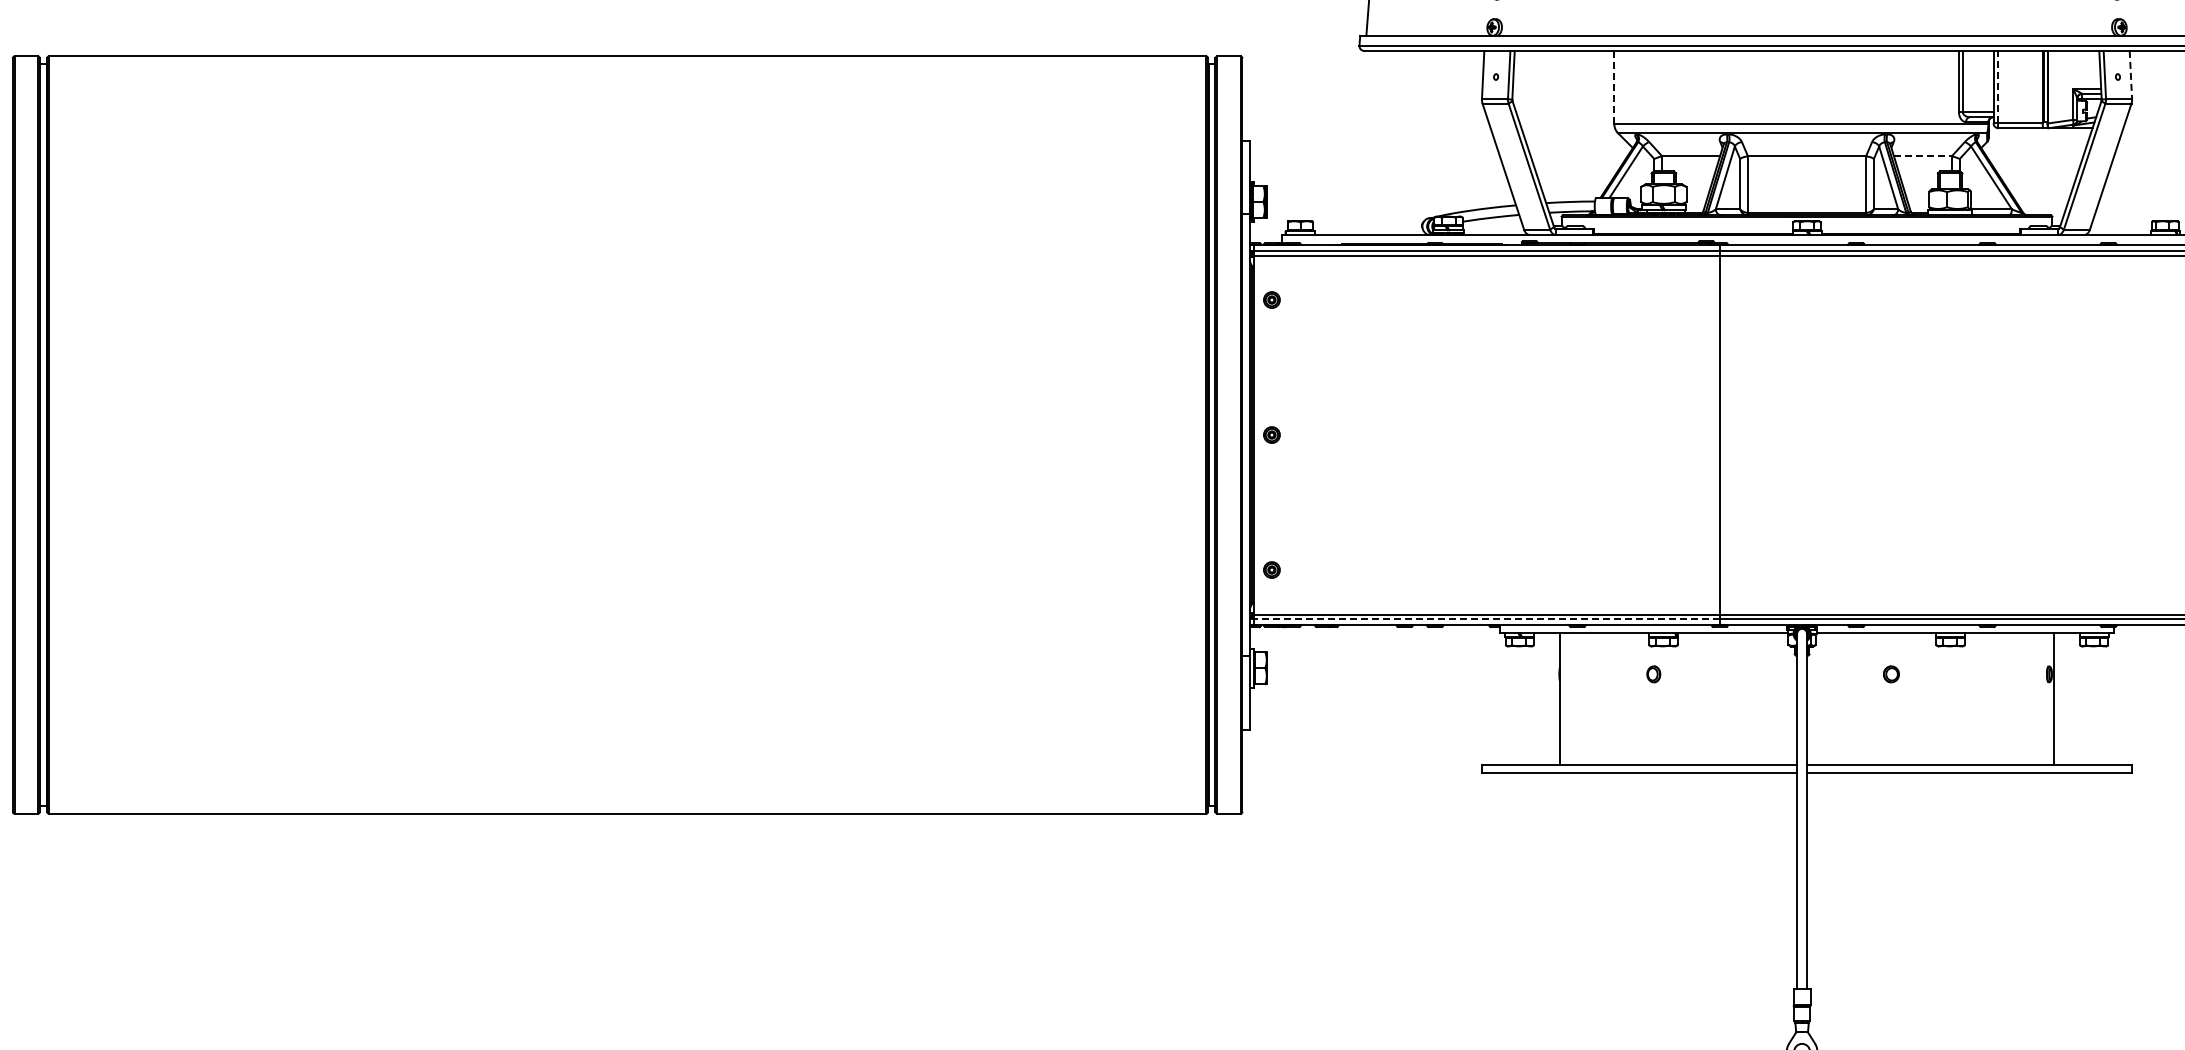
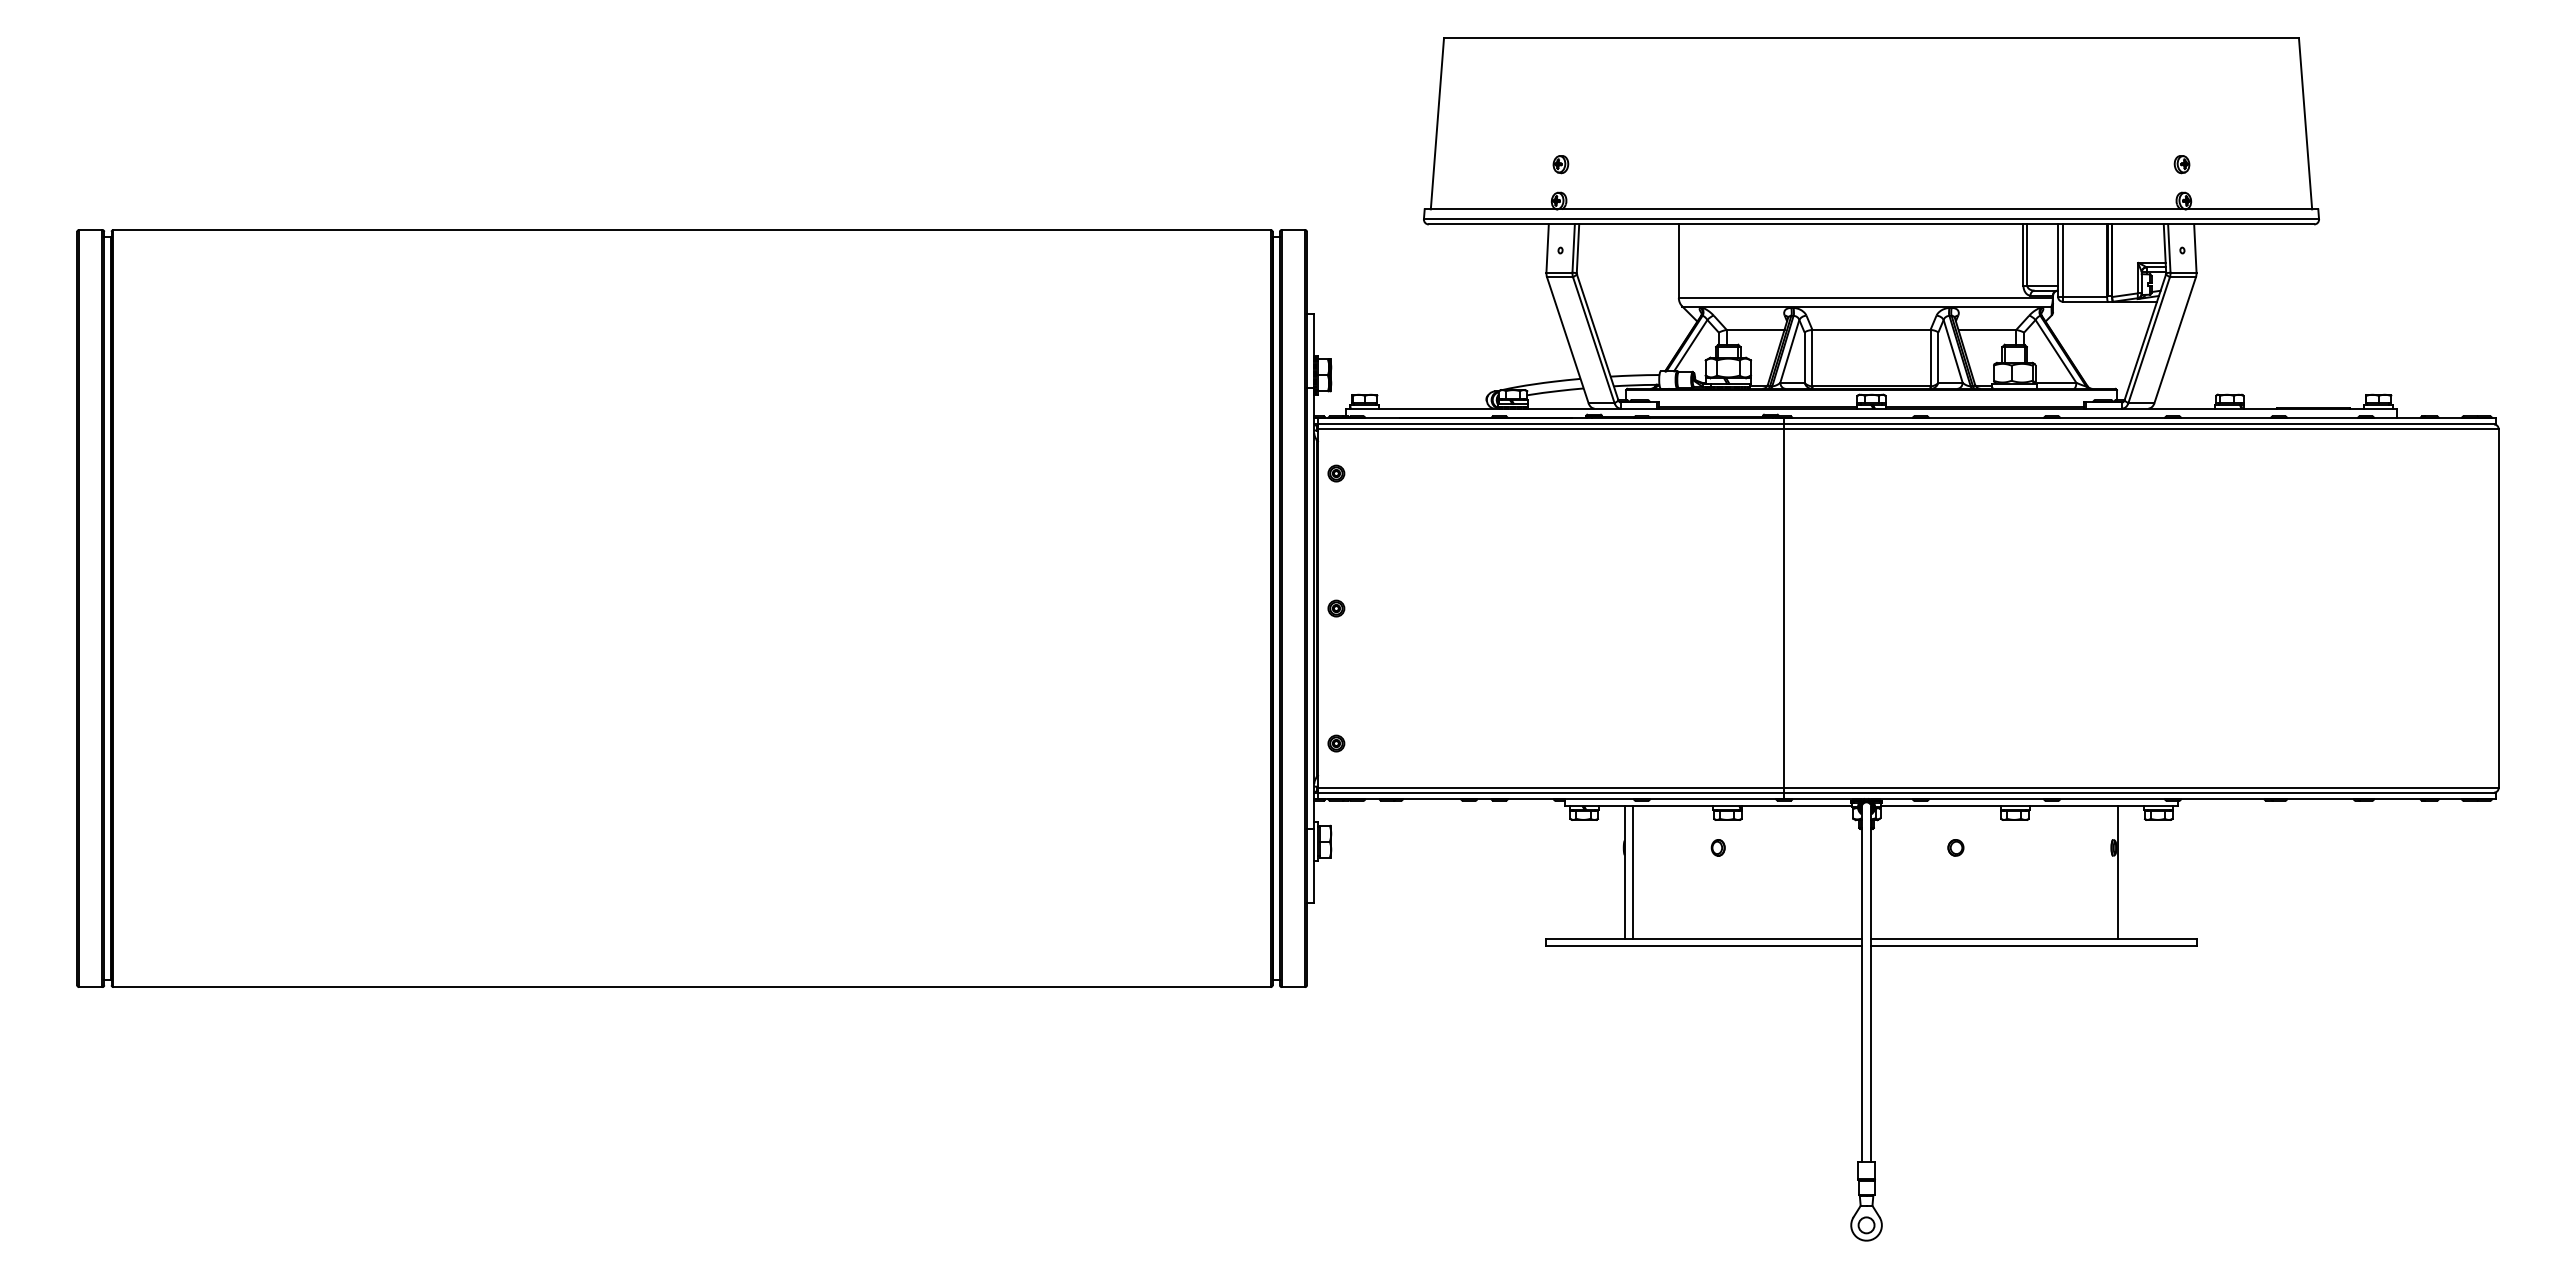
line: (2131, 75) -> (2195, 249), dashed -> solid
line: (1998, 86) -> (2062, 260), dashed -> solid
line: (1614, 87) -> (1678, 261), dashed -> solid
line: (1923, 156) -> (1987, 330), dashed -> solid
line: (1486, 618) -> (1550, 792), dashed -> solid
line: (1569, 698) -> (1633, 872), added

